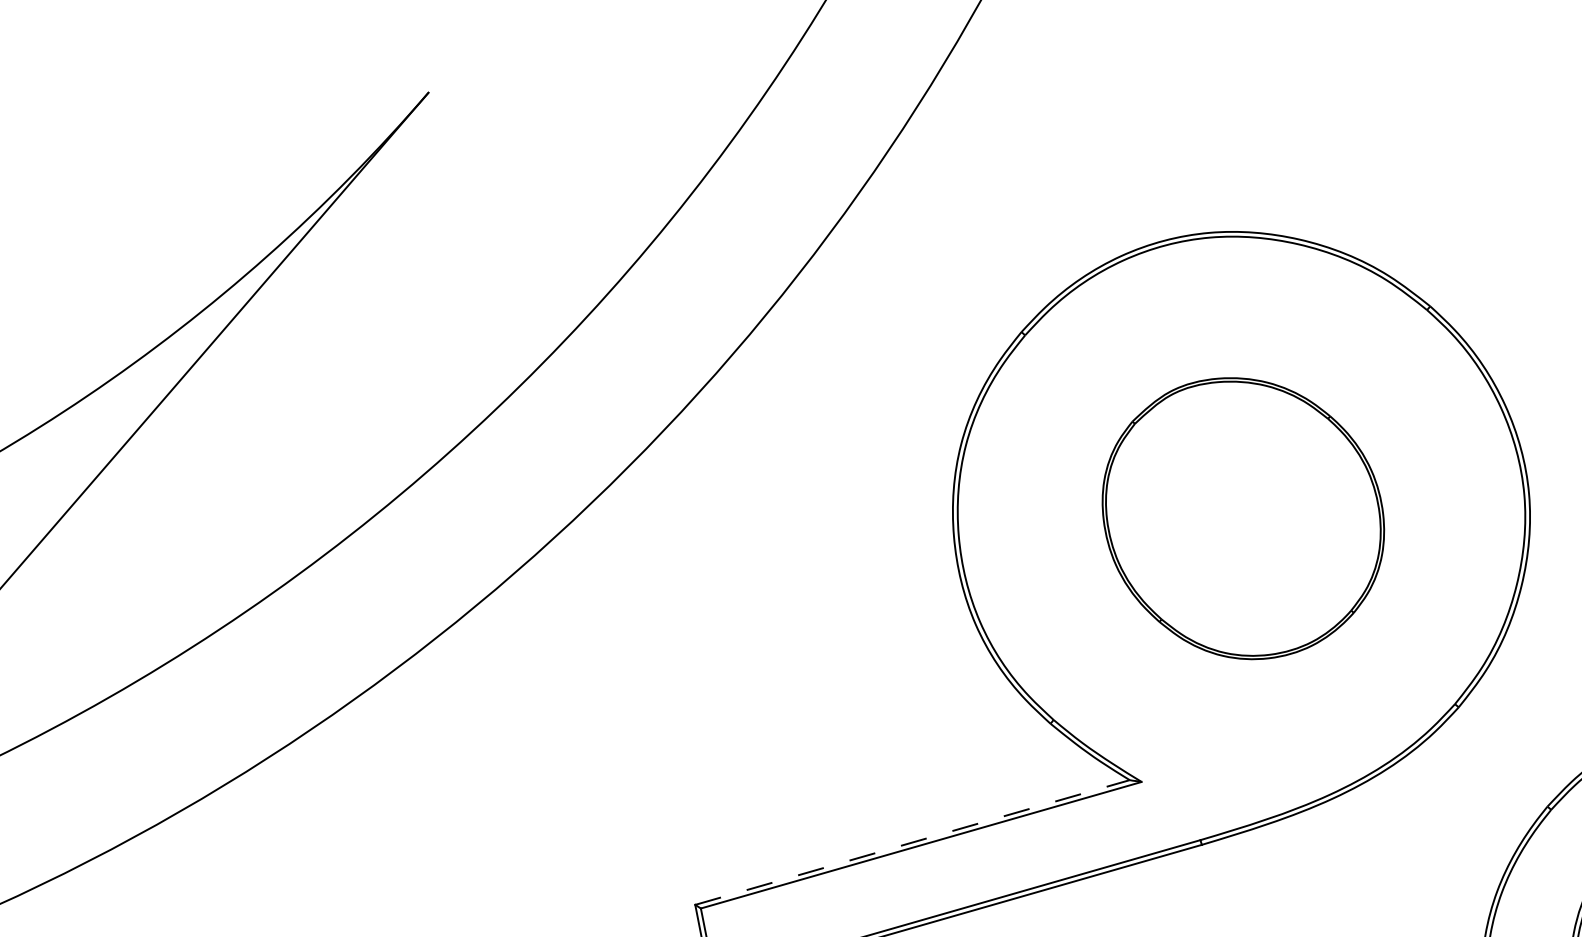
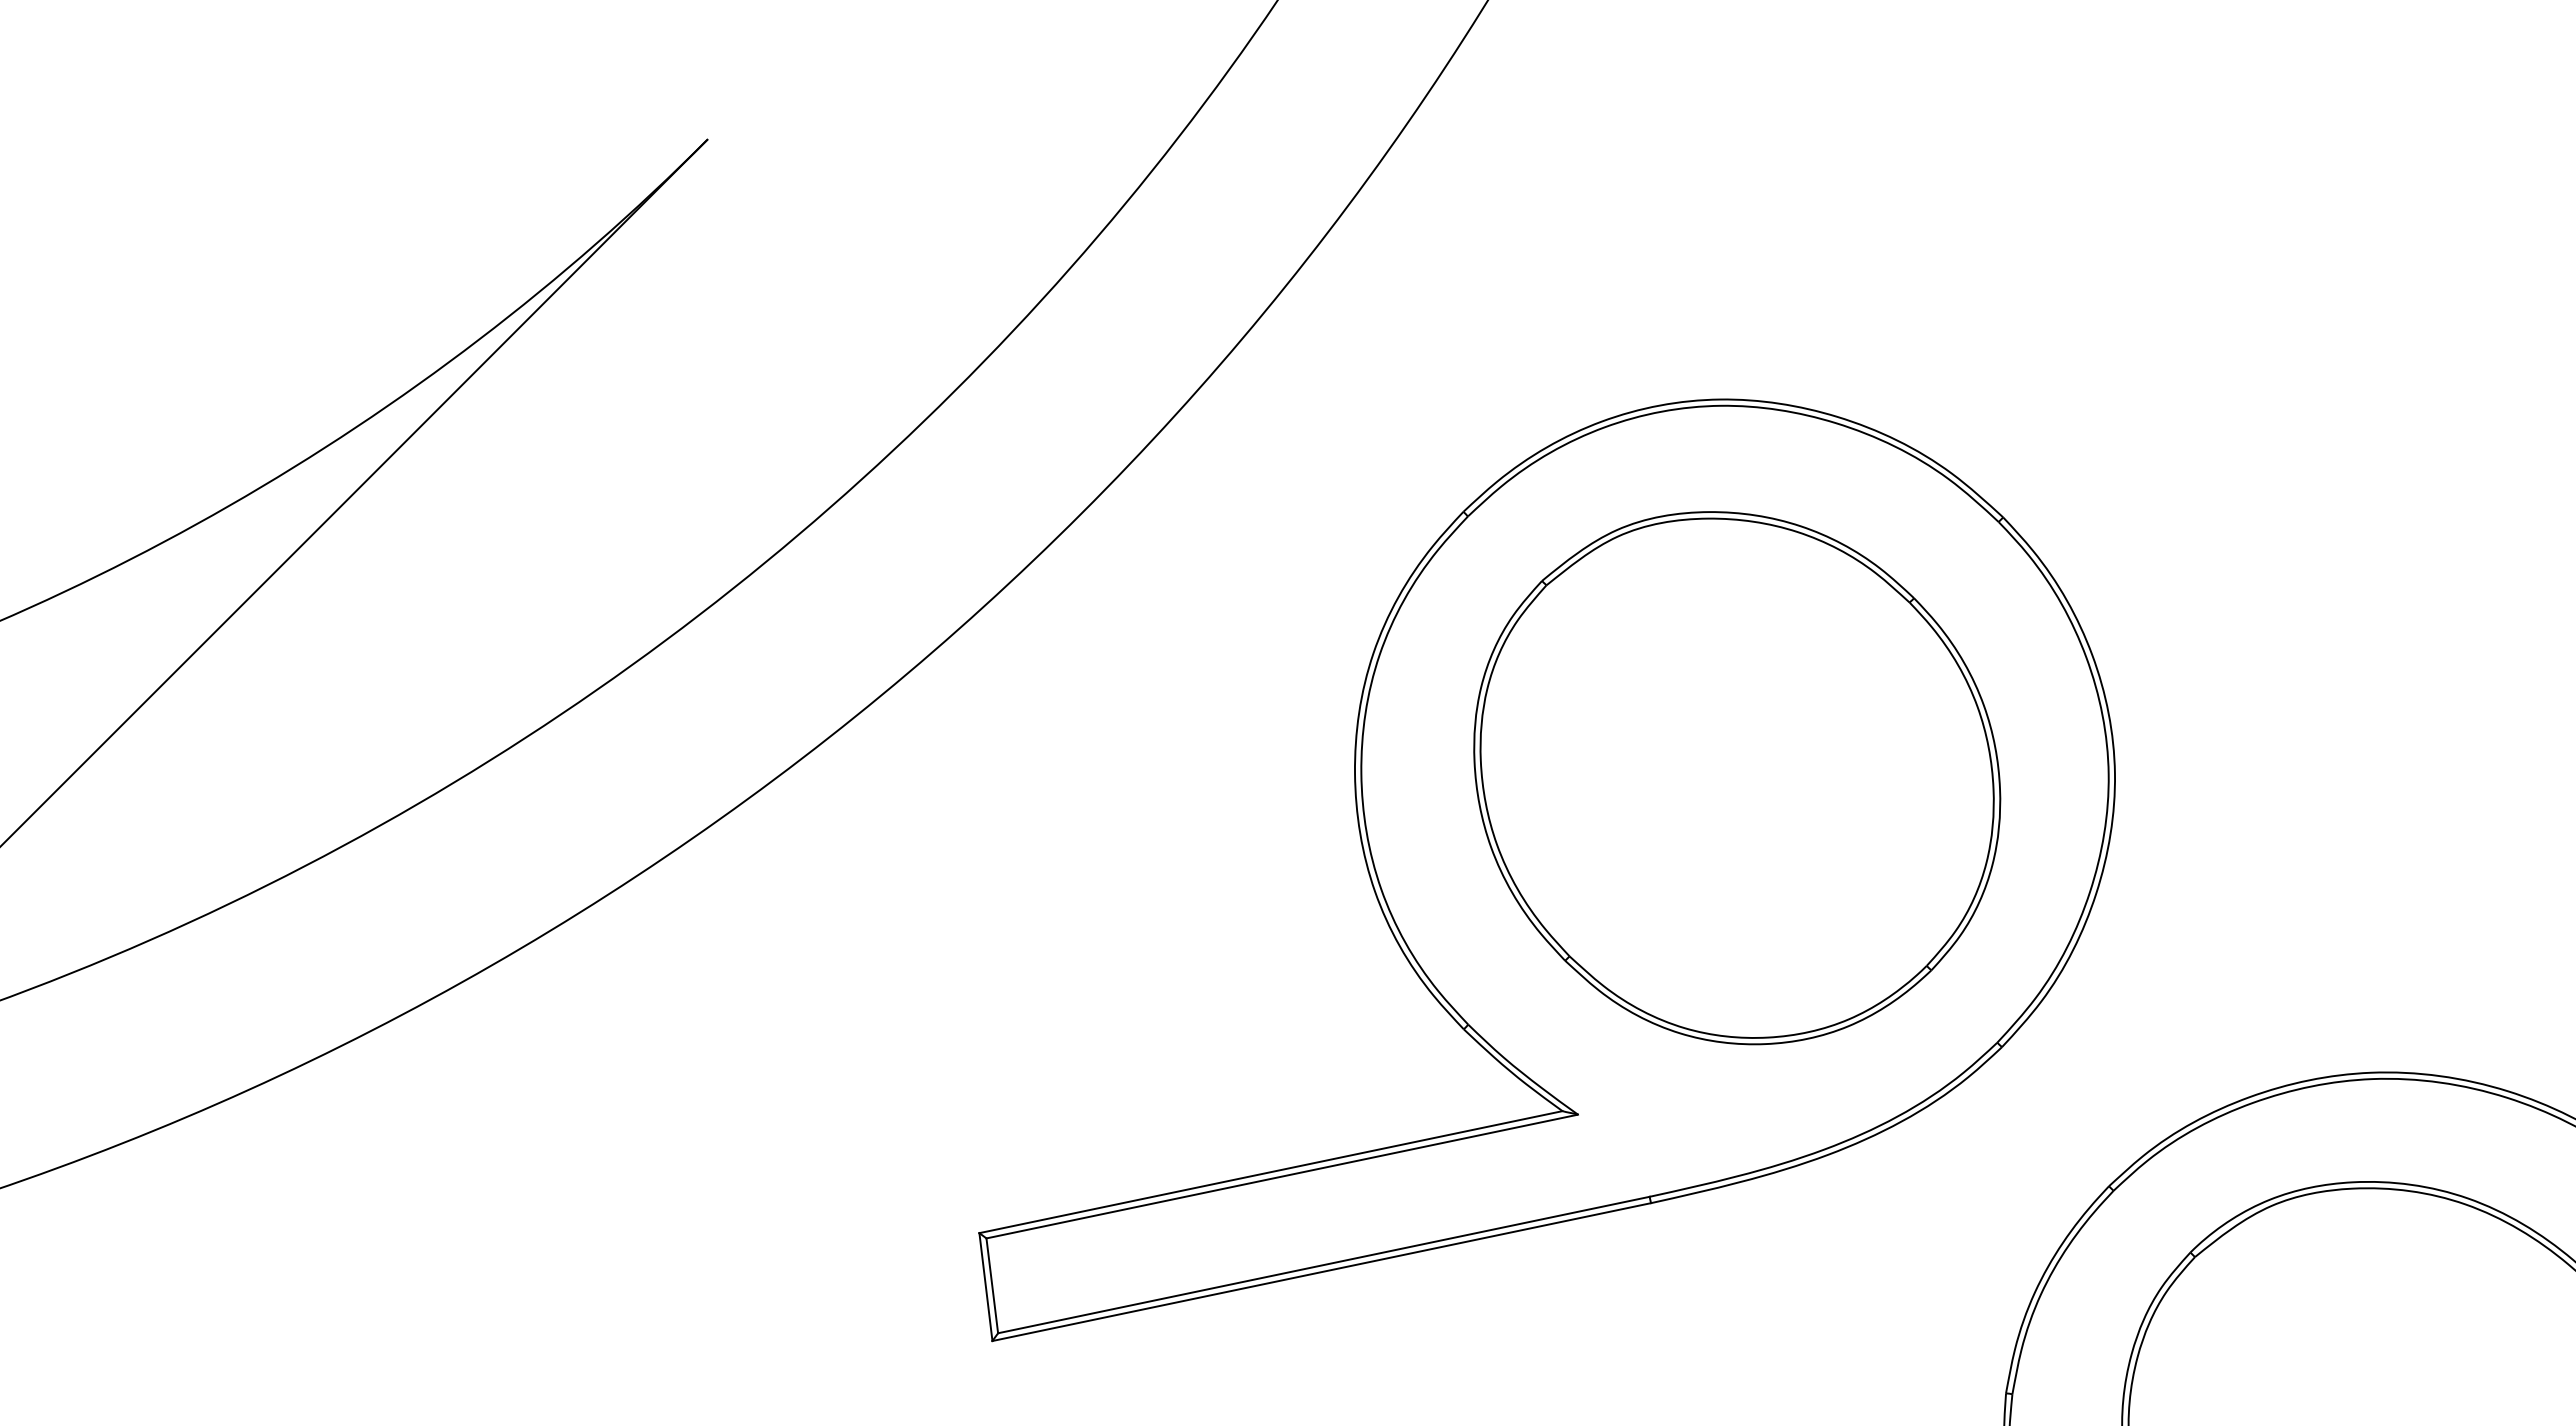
part: (1243, 518) -> (1737, 778), size x1.43
line: (912, 842) -> (1270, 1172), dashed -> solid

